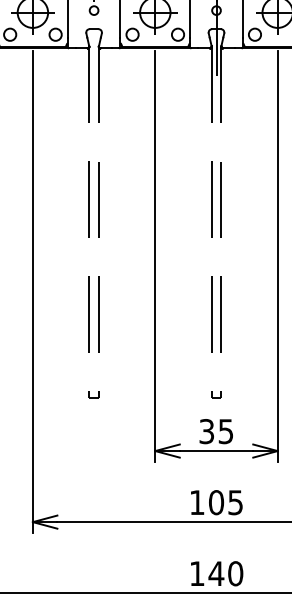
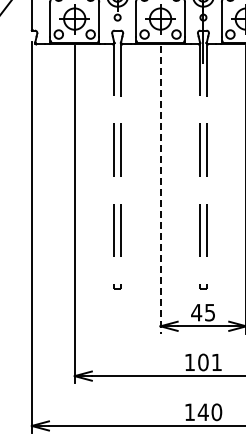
line: (155, 255) -> (160, 189), solid -> dashed
text: (206, 431) -> (196, 312), 35 -> 45
text: (235, 502) -> (216, 362), 105 -> 101

